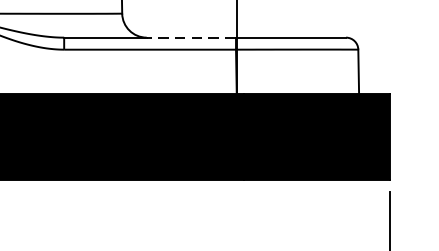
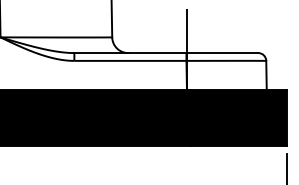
line: (190, 38) -> (156, 53), dashed -> solid

